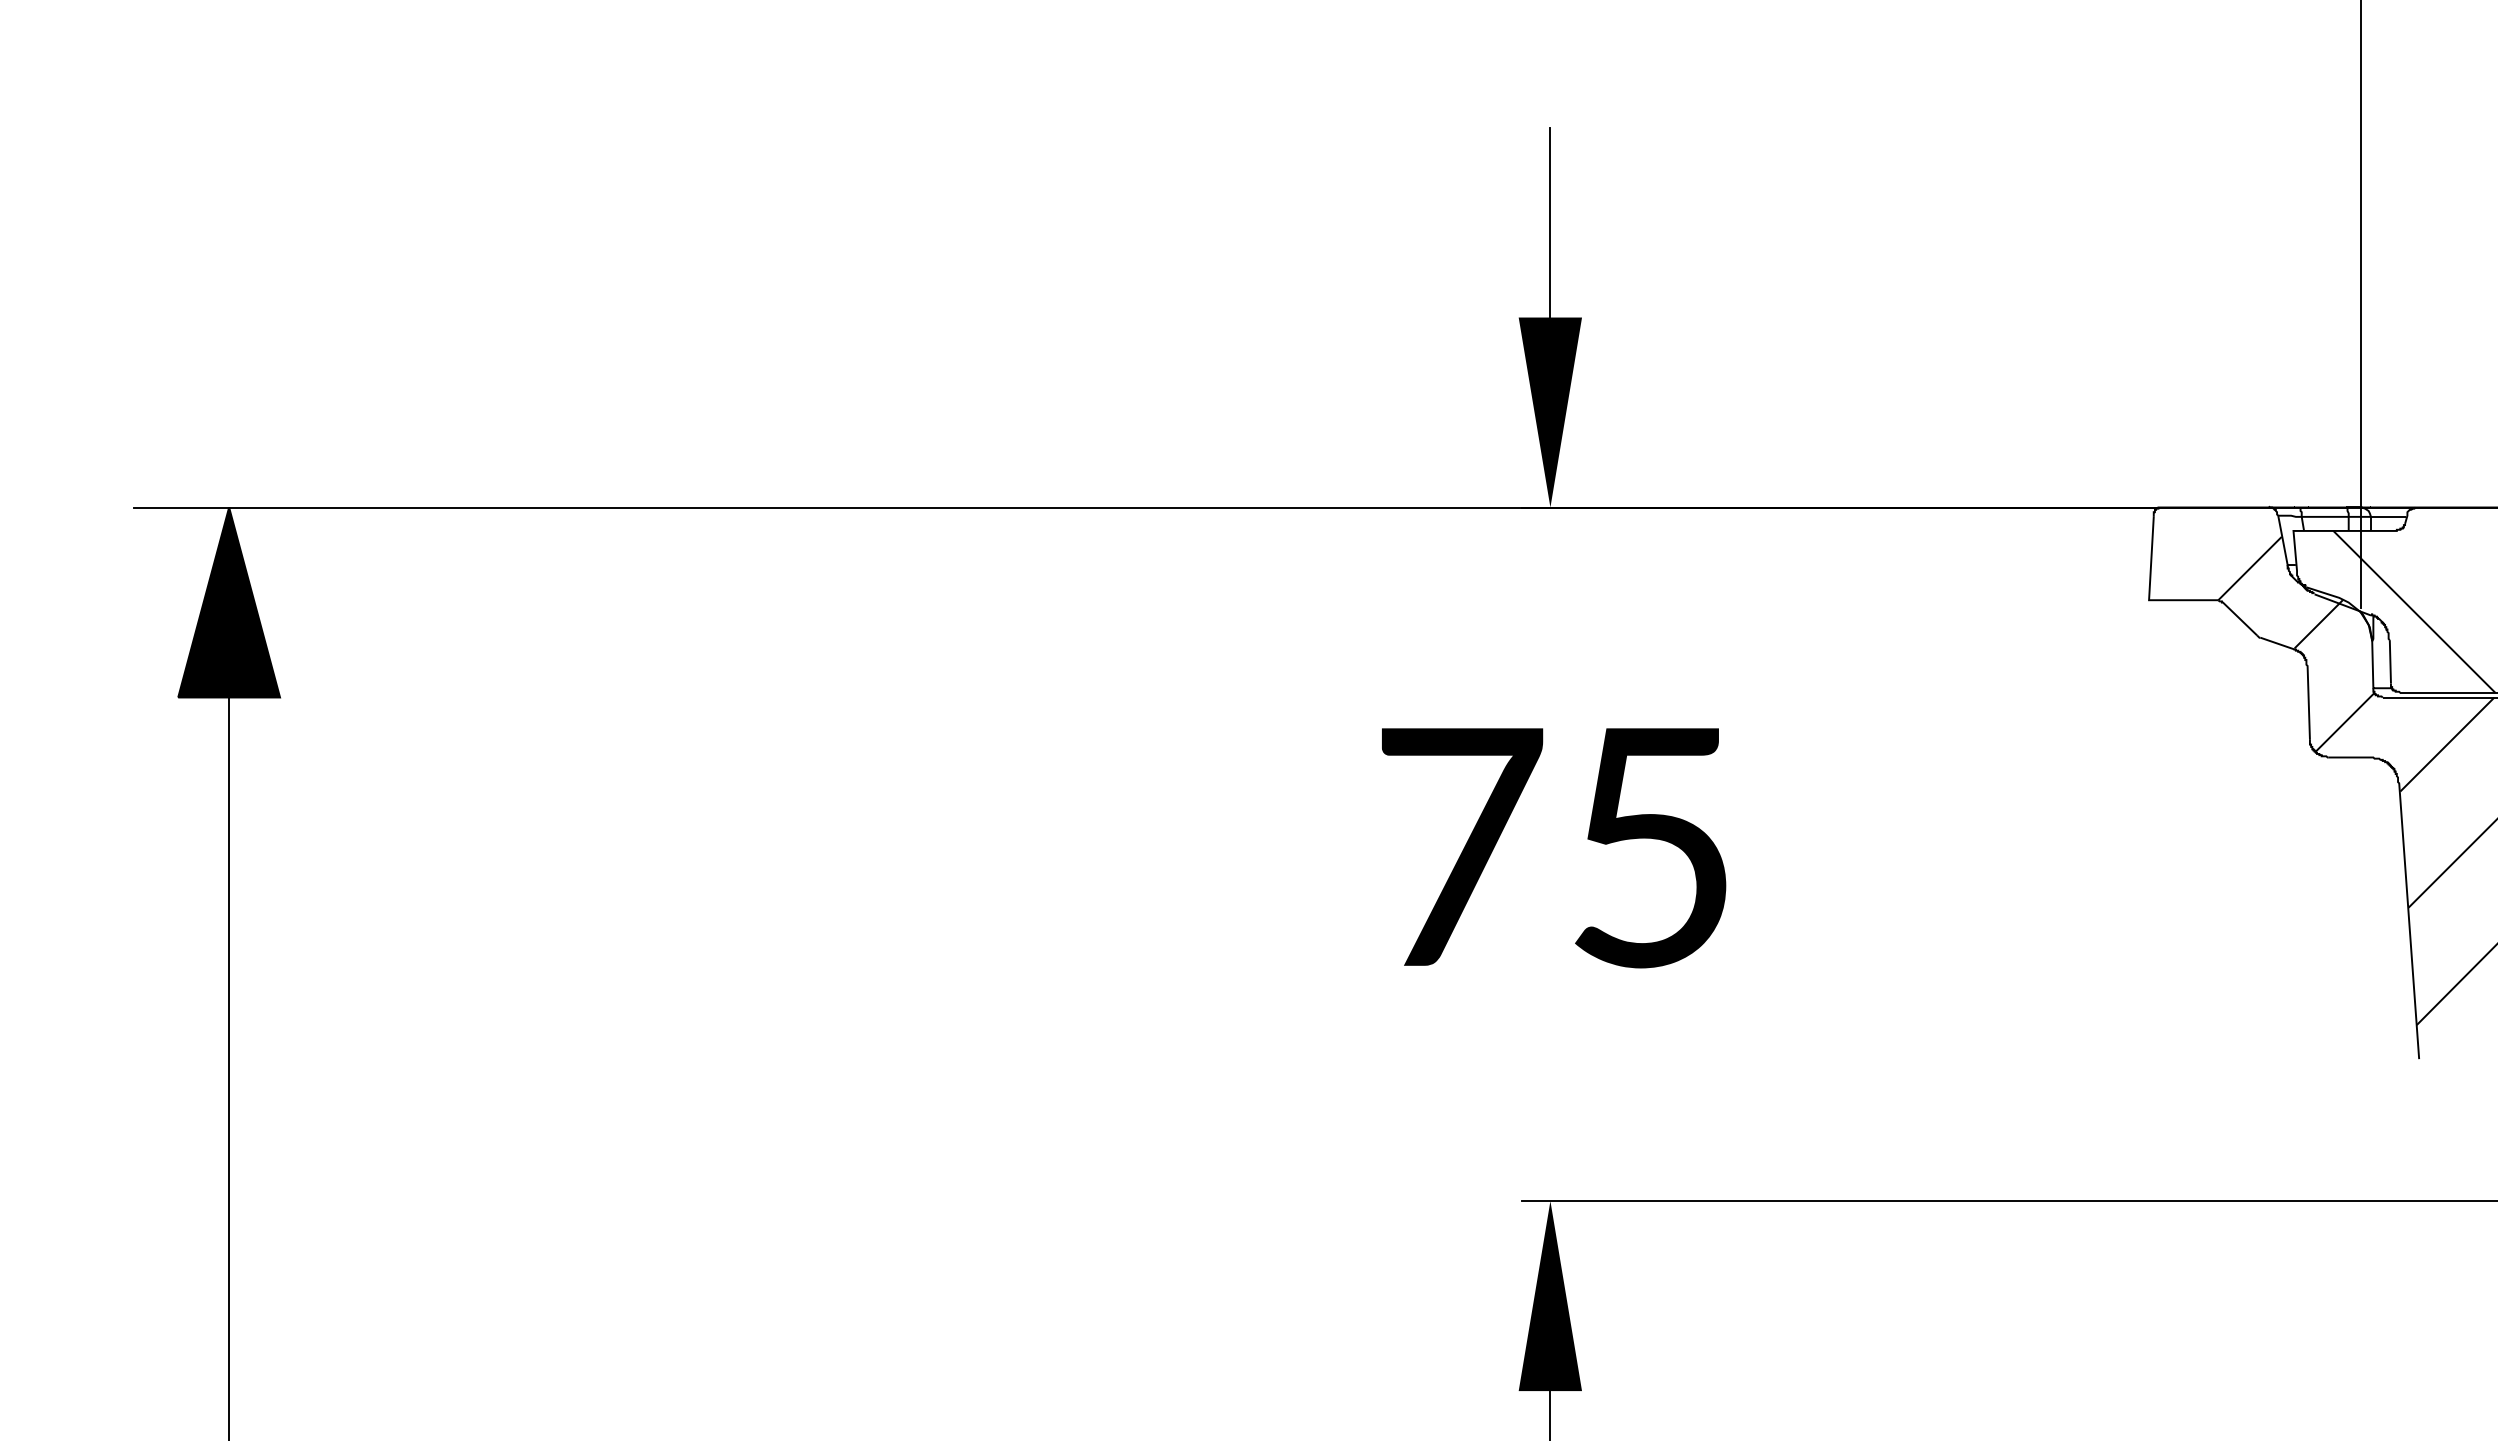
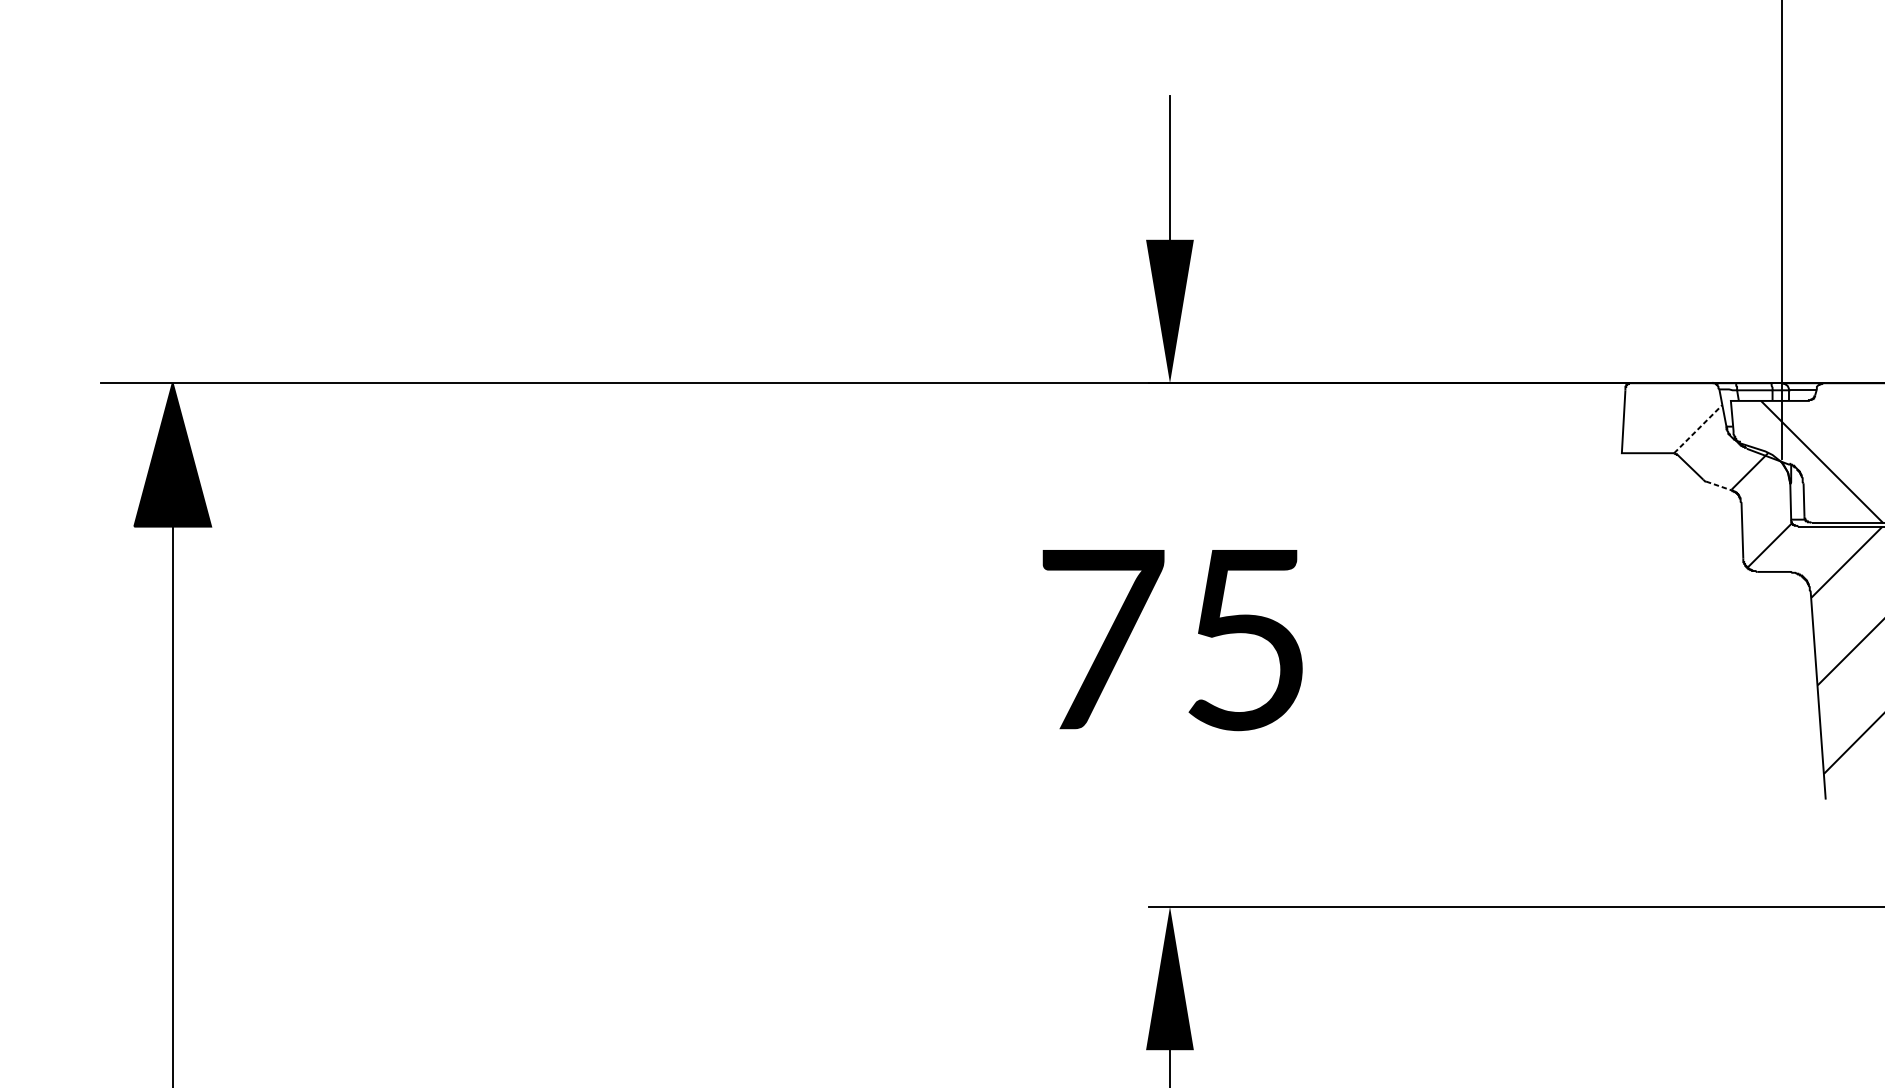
line: (2250, 568) -> (1698, 429), solid -> dashed
line: (2278, 643) -> (1719, 485), solid -> dashed

